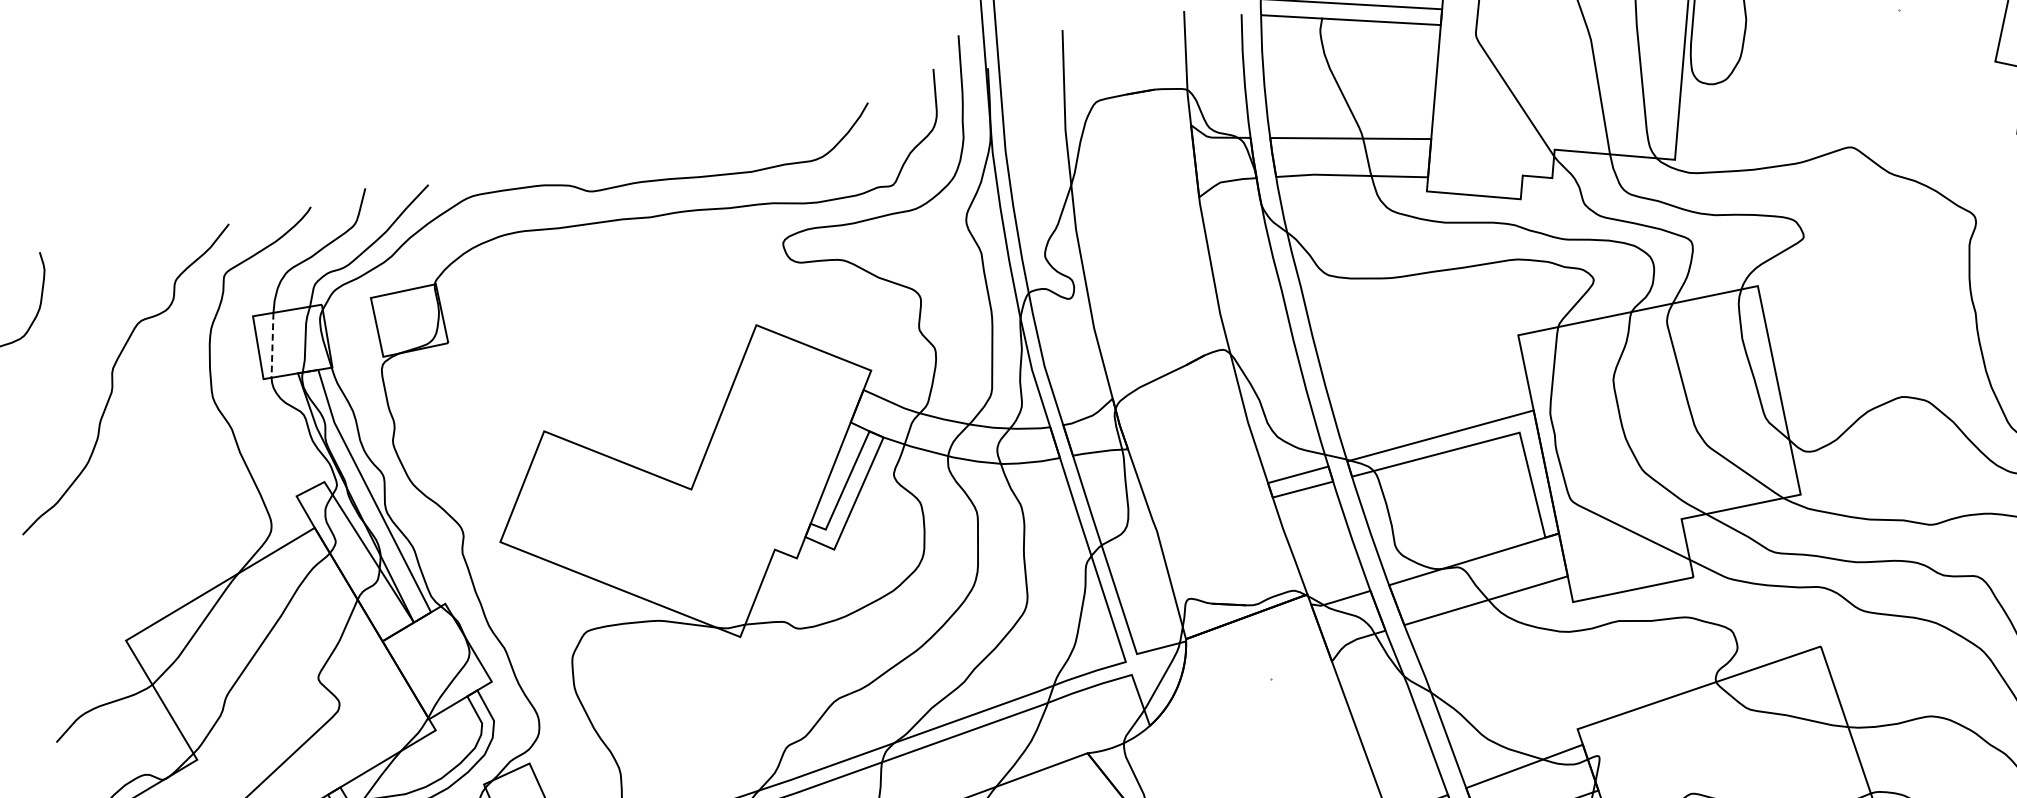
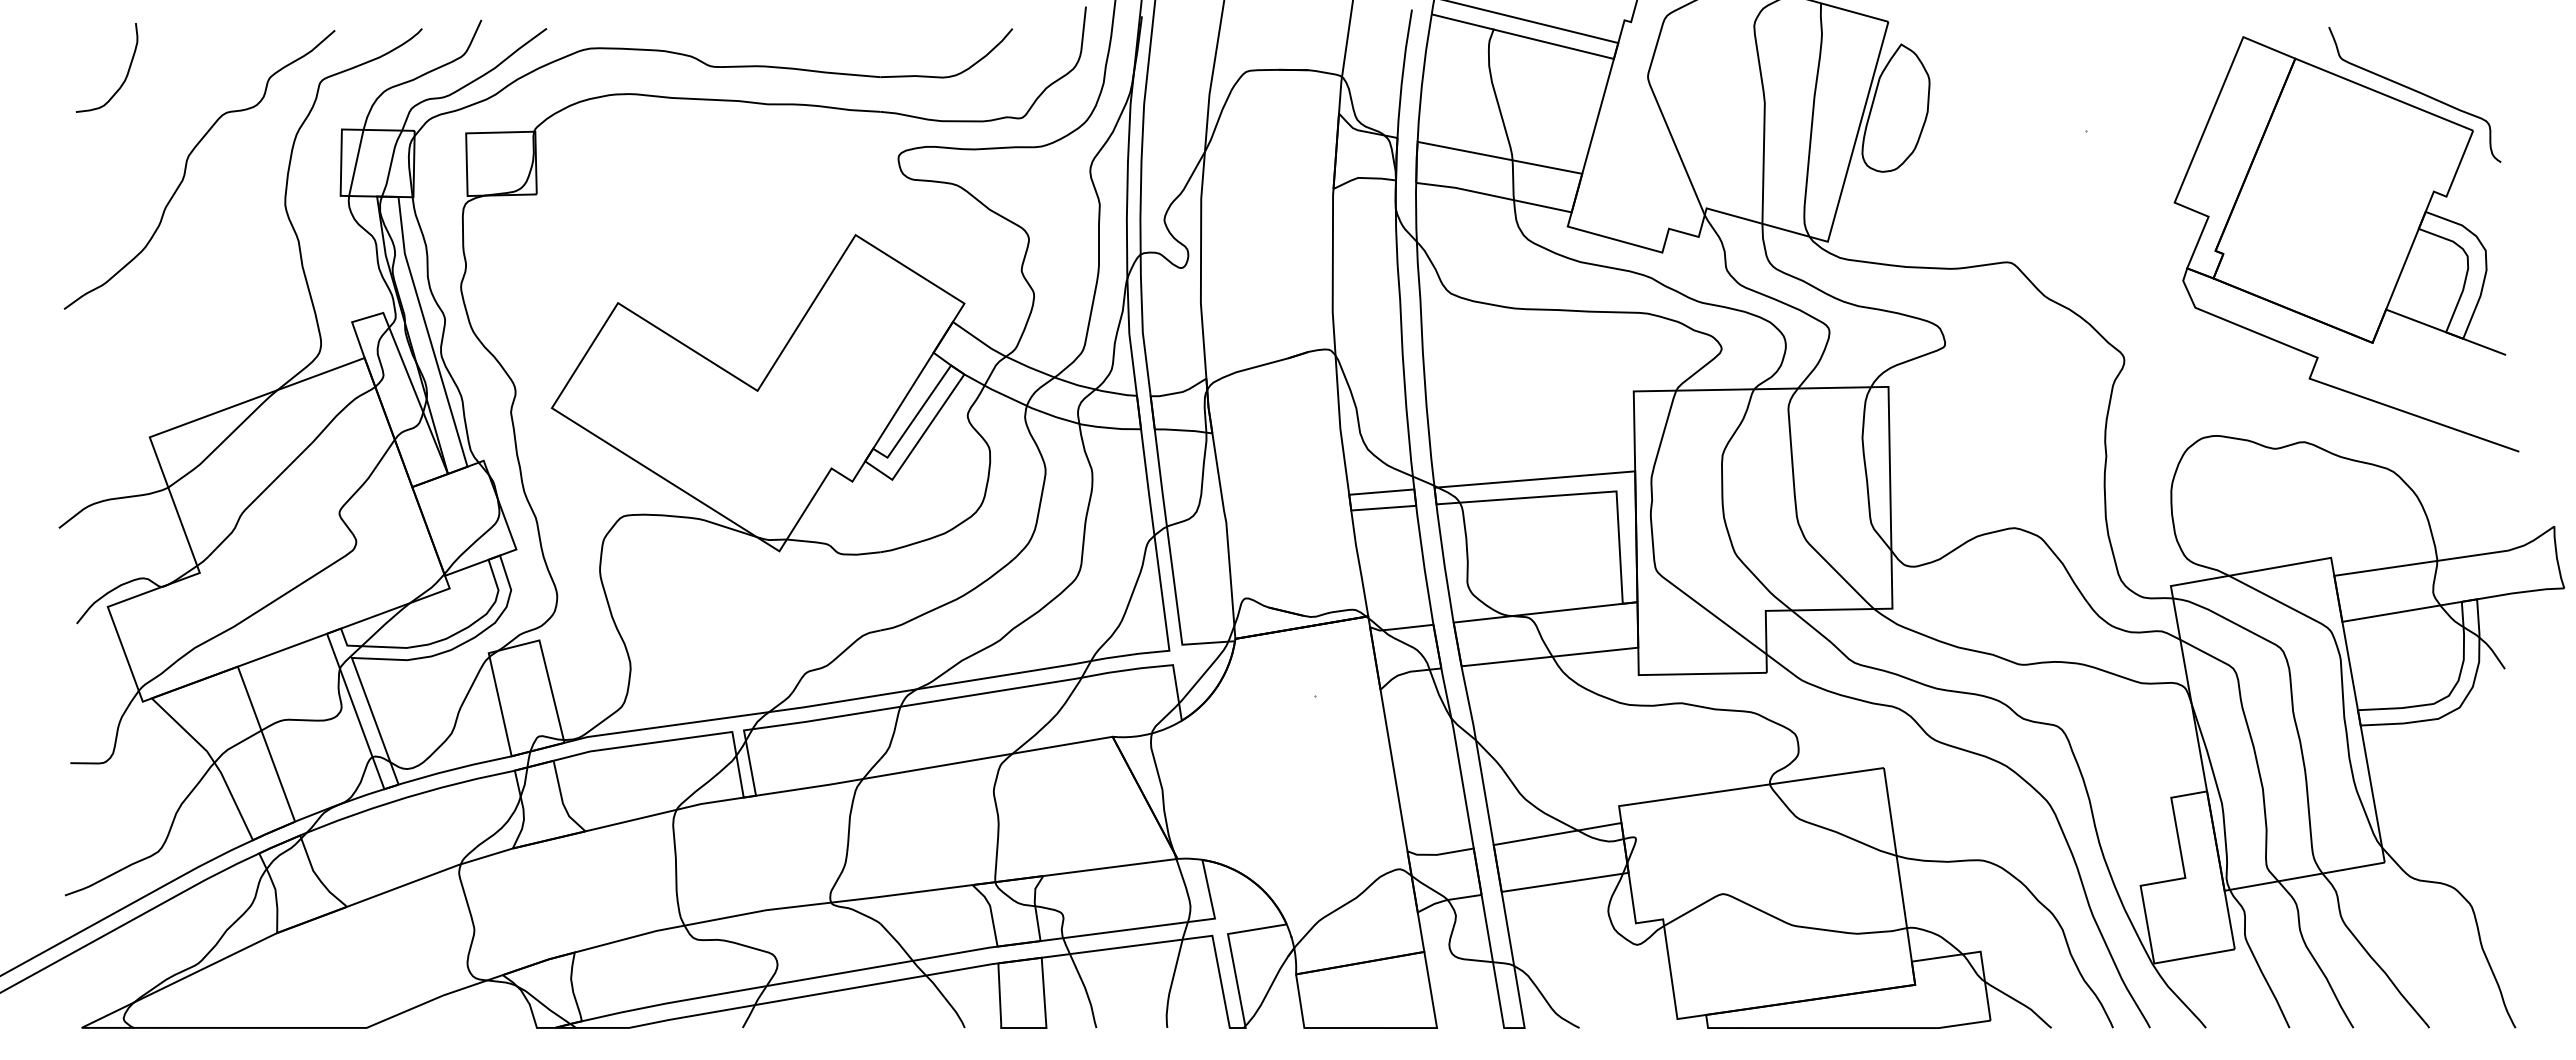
line: (272, 344) -> (356, 162), dashed -> solid

